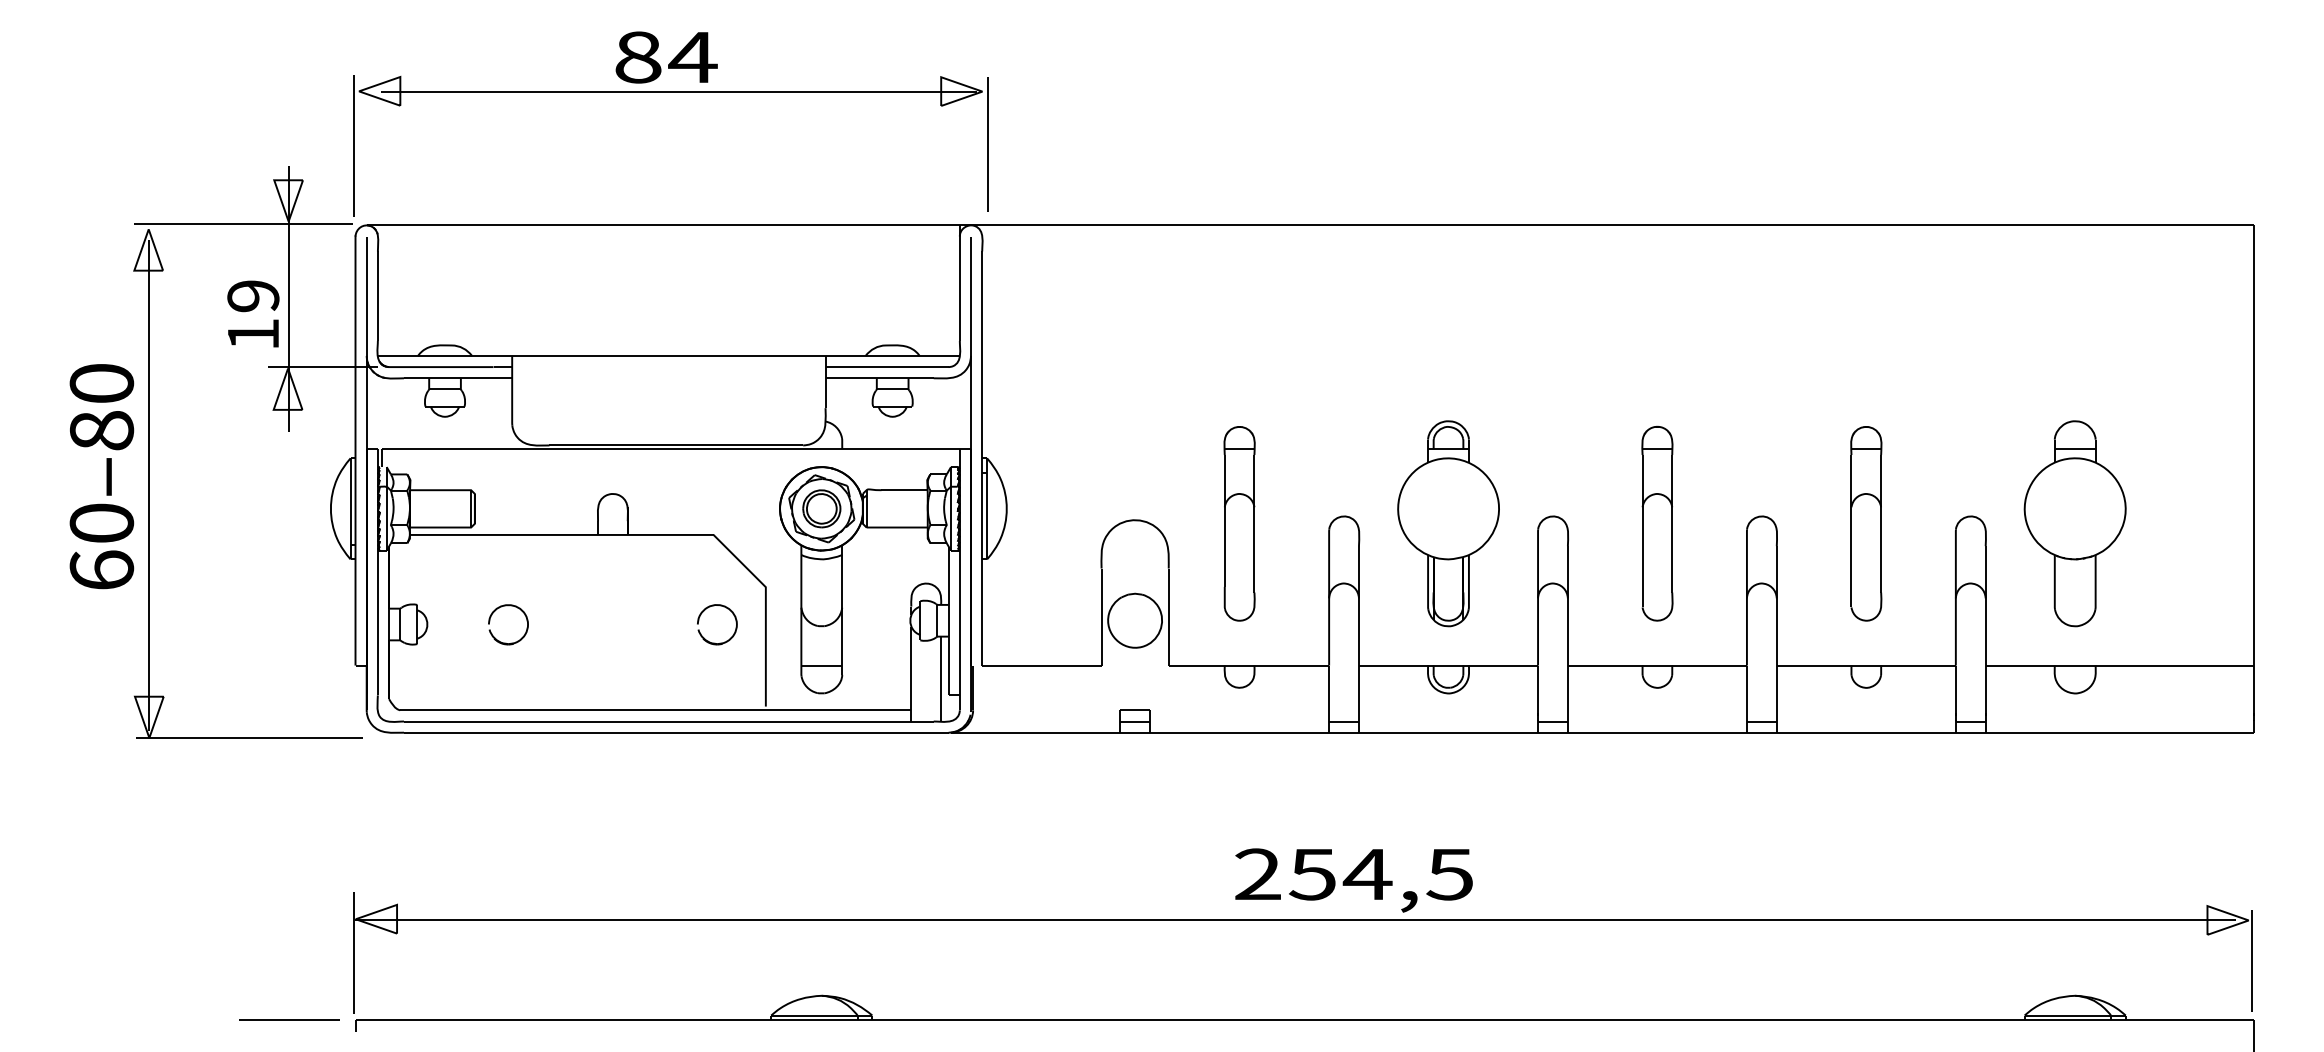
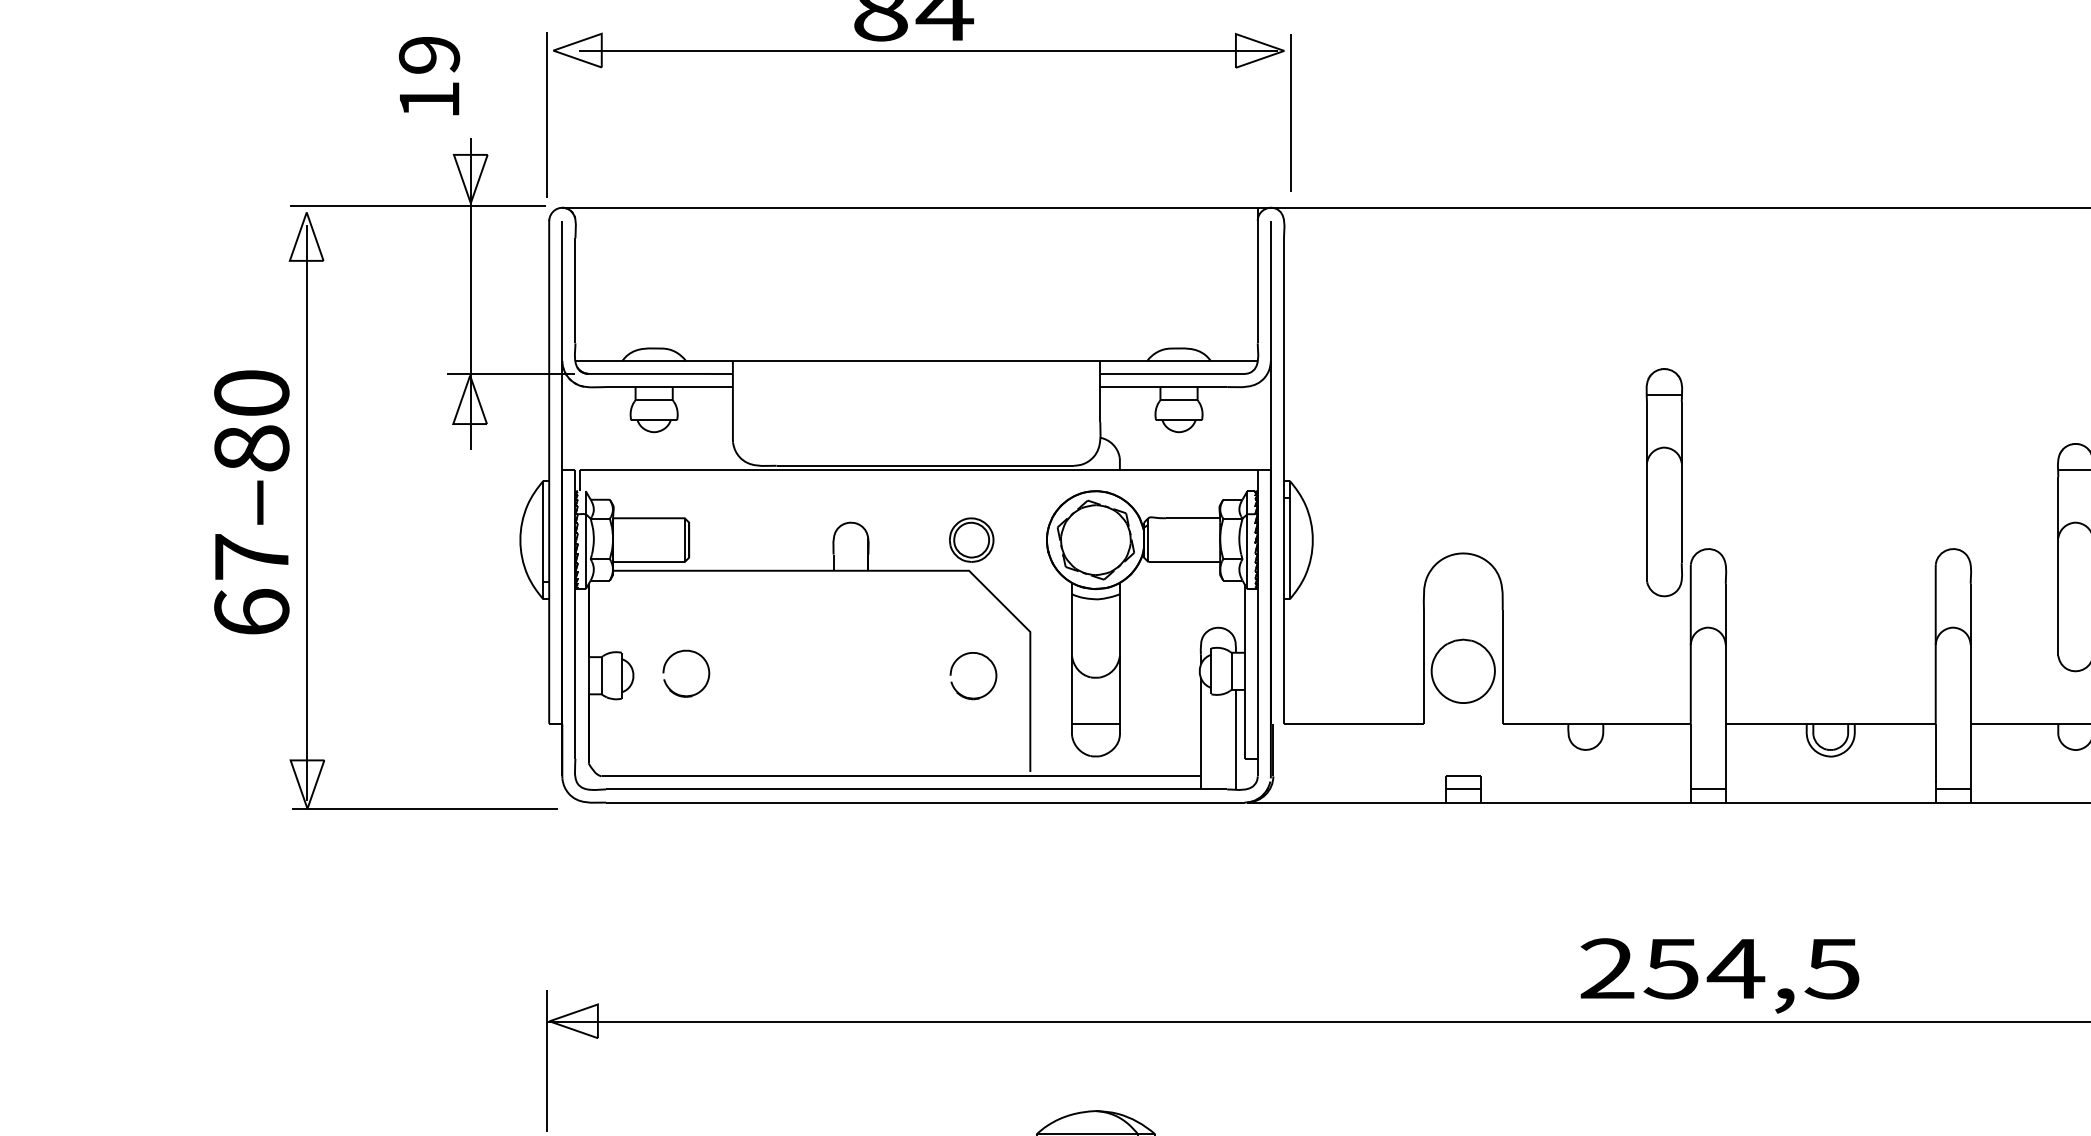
text: (253, 313) -> (429, 75), moved
part: (821, 508) -> (971, 539), moved
text: (101, 522) -> (251, 556), 60 -> 67
part: (1239, 523) -> (1664, 482), moved
part: (1448, 523) -> (1830, 557), removed
part: (508, 606) -> (686, 652), moved

